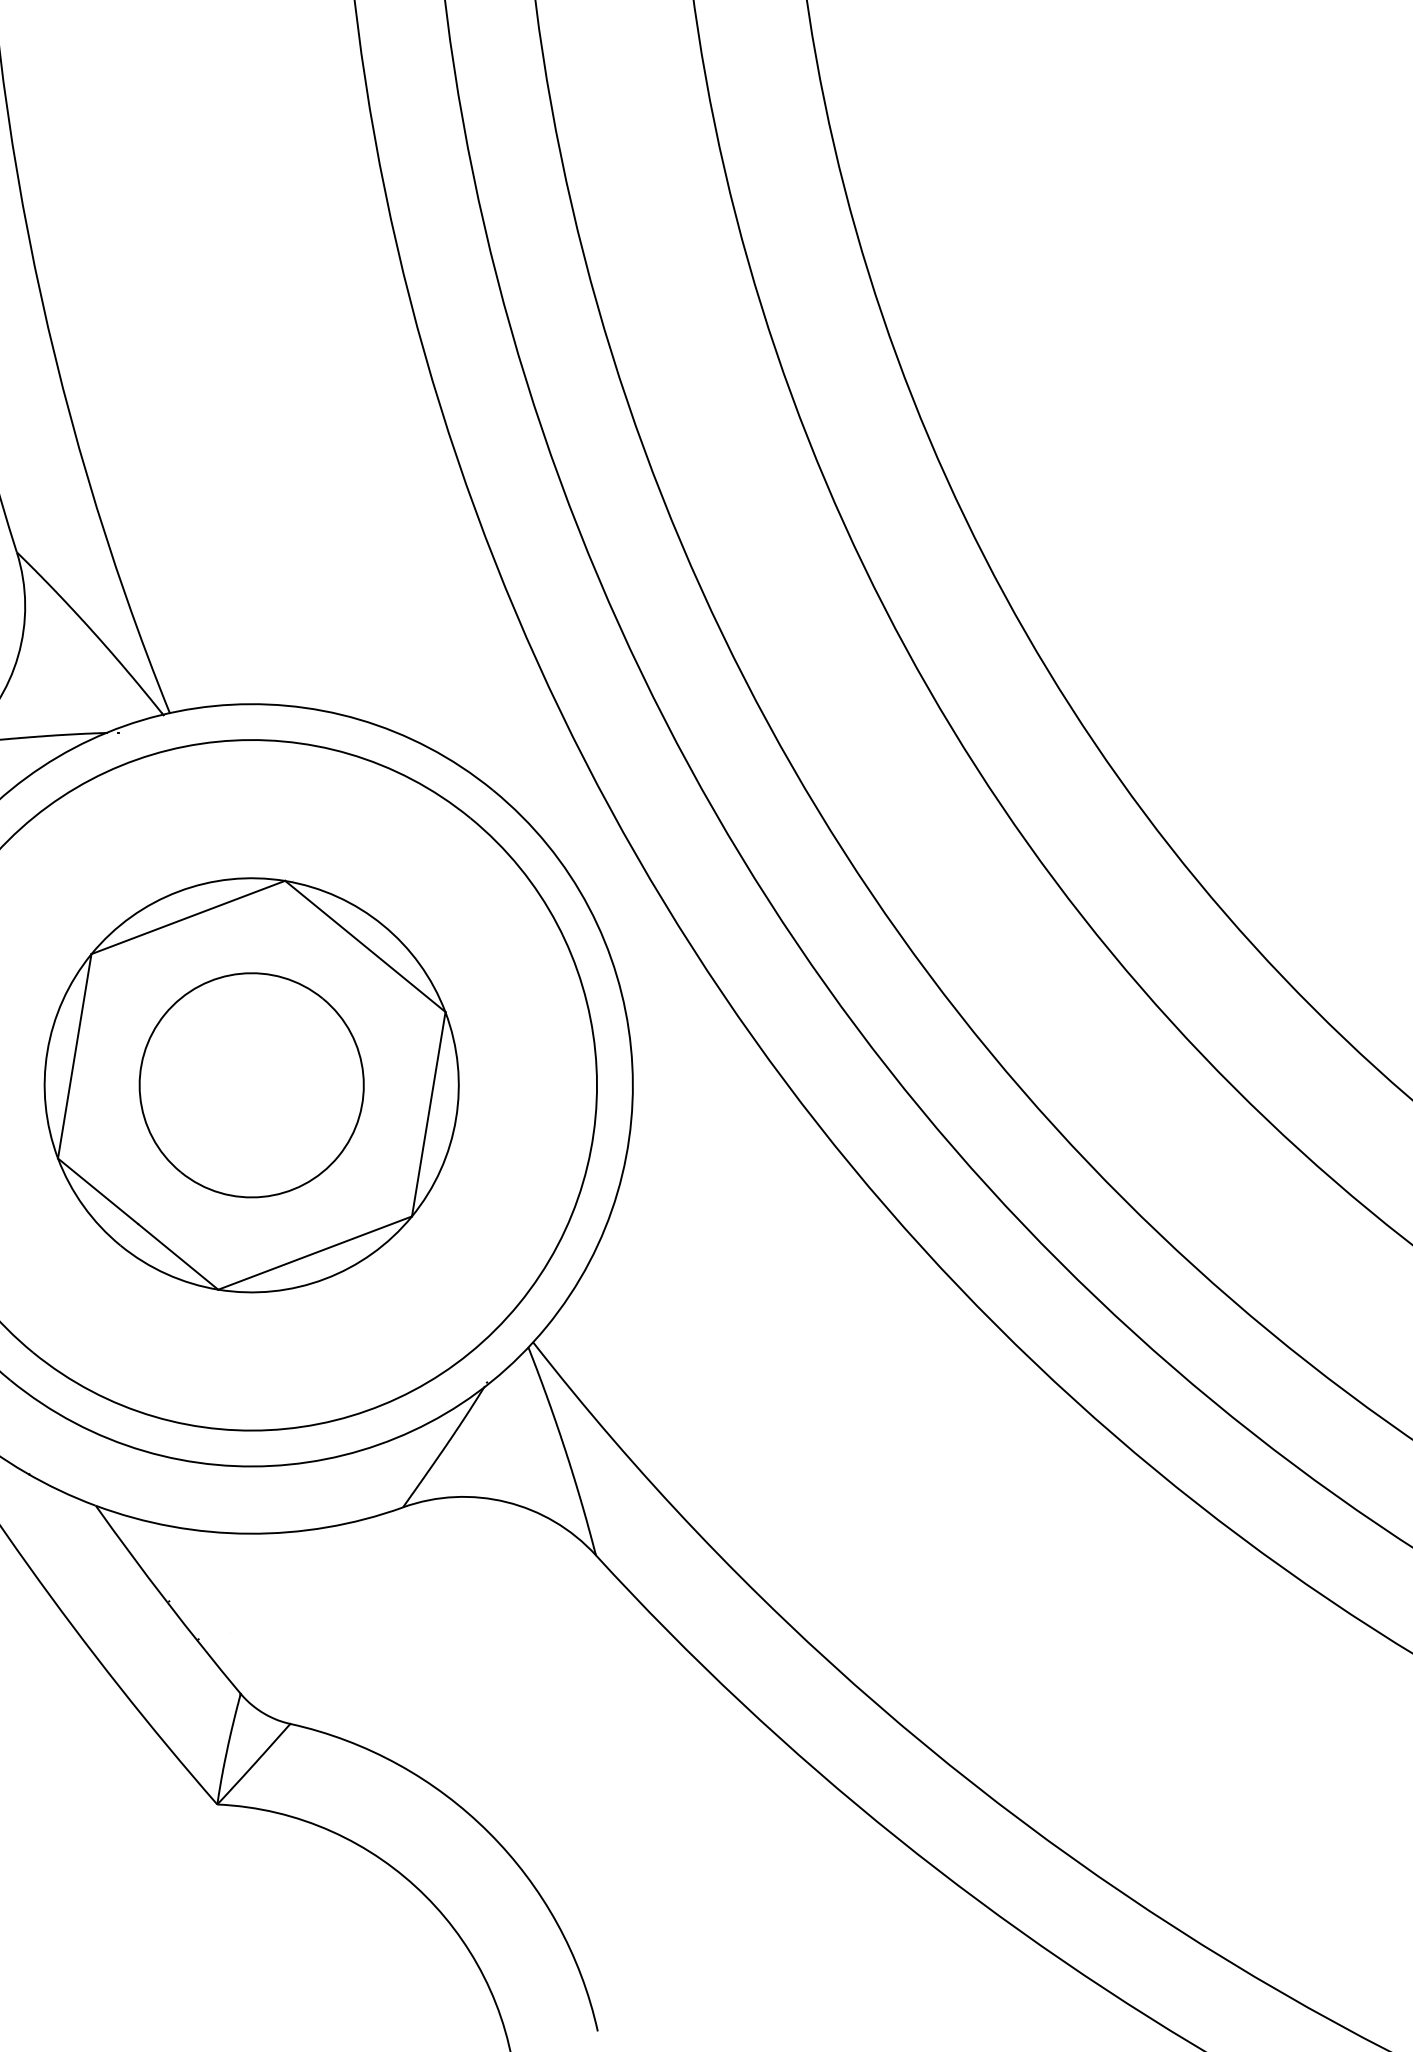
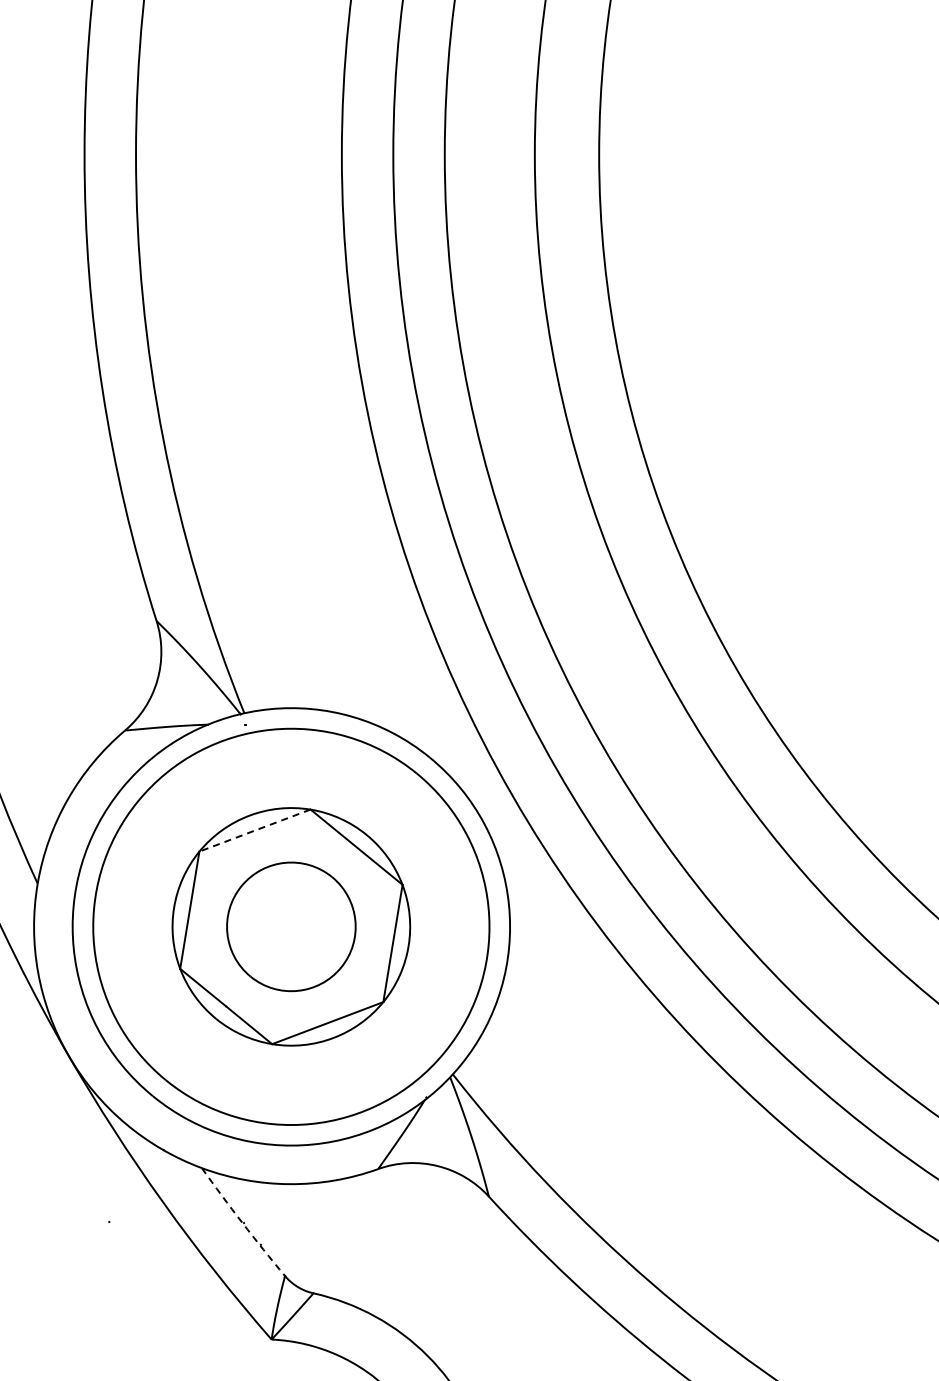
line: (187, 917) -> (254, 830), solid -> dashed
arc: (166, 1600) -> (242, 1222), solid -> dashed

